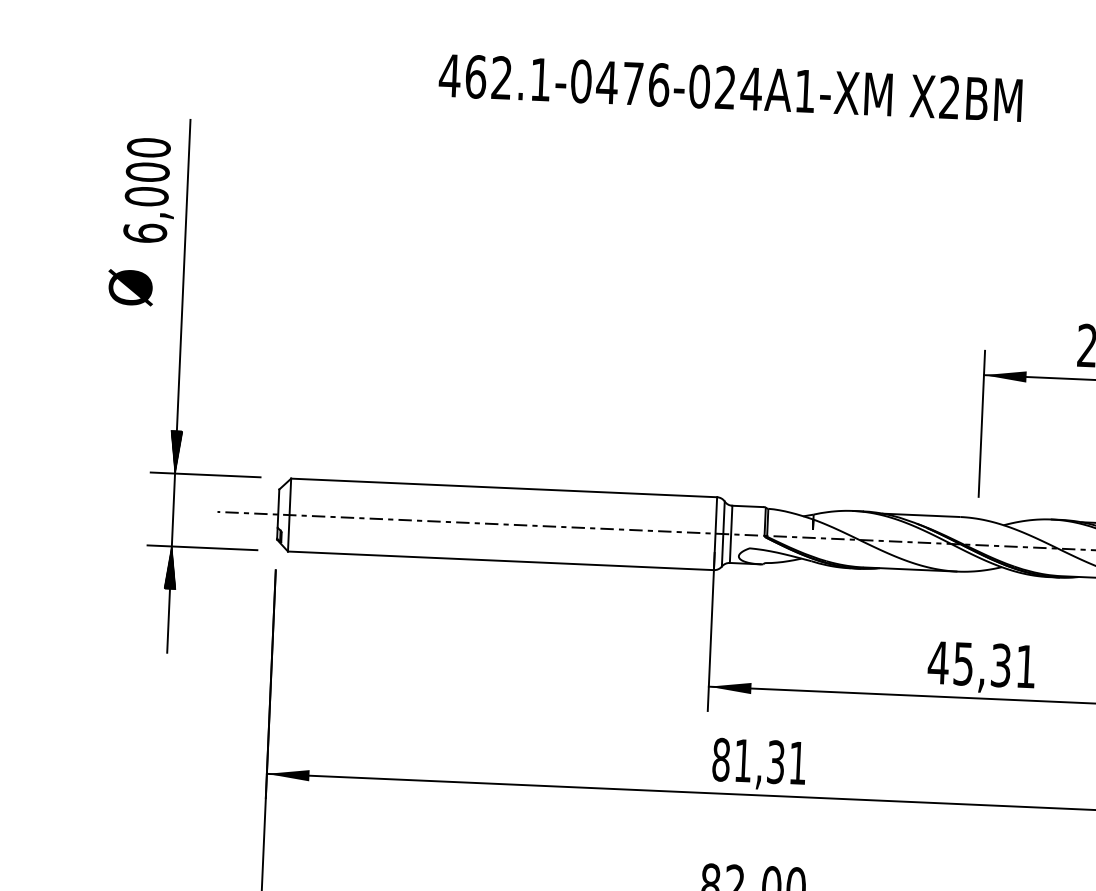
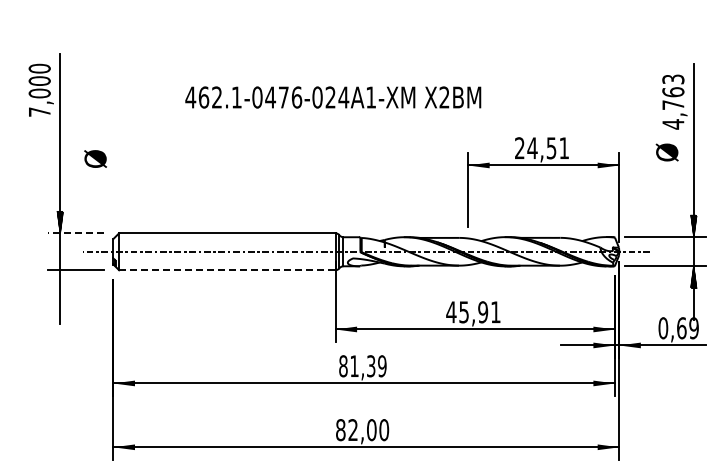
text: (731, 87) -> (333, 97), moved
text: (144, 232) -> (39, 111), 6,000 -> 7,000
text: (130, 286) -> (95, 158), moved
line: (205, 475) -> (75, 233), solid -> dashed
line: (501, 561) -> (227, 270), solid -> dashed
hatch: (171, 566) -> (60, 280), removed
text: (1001, 665) -> (483, 312), 45,31 -> 45,91
text: (798, 763) -> (382, 366), 81,31 -> 81,39

